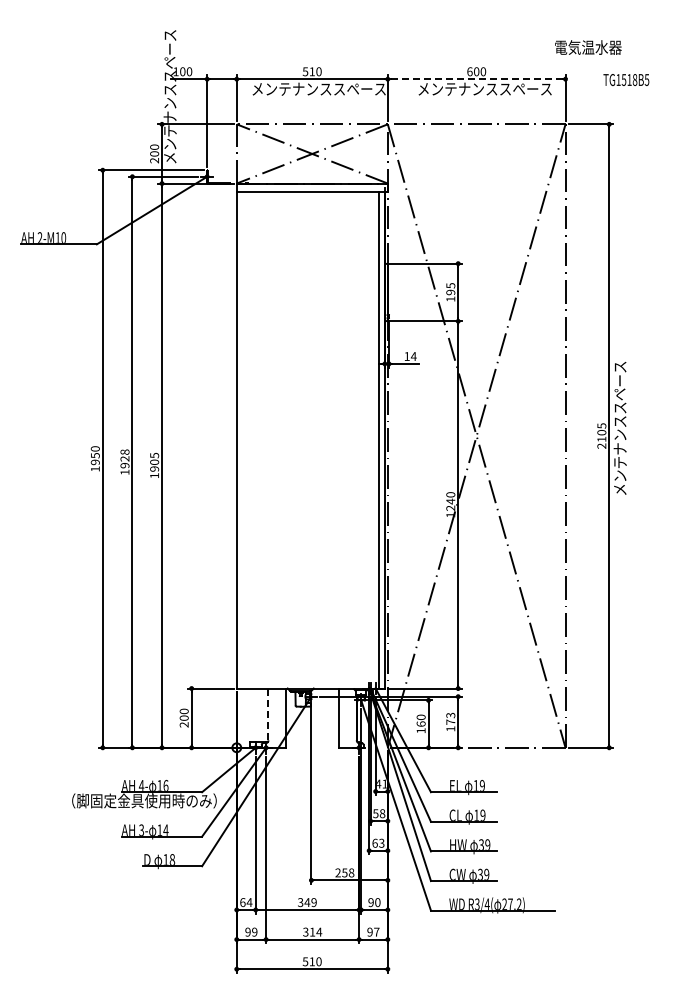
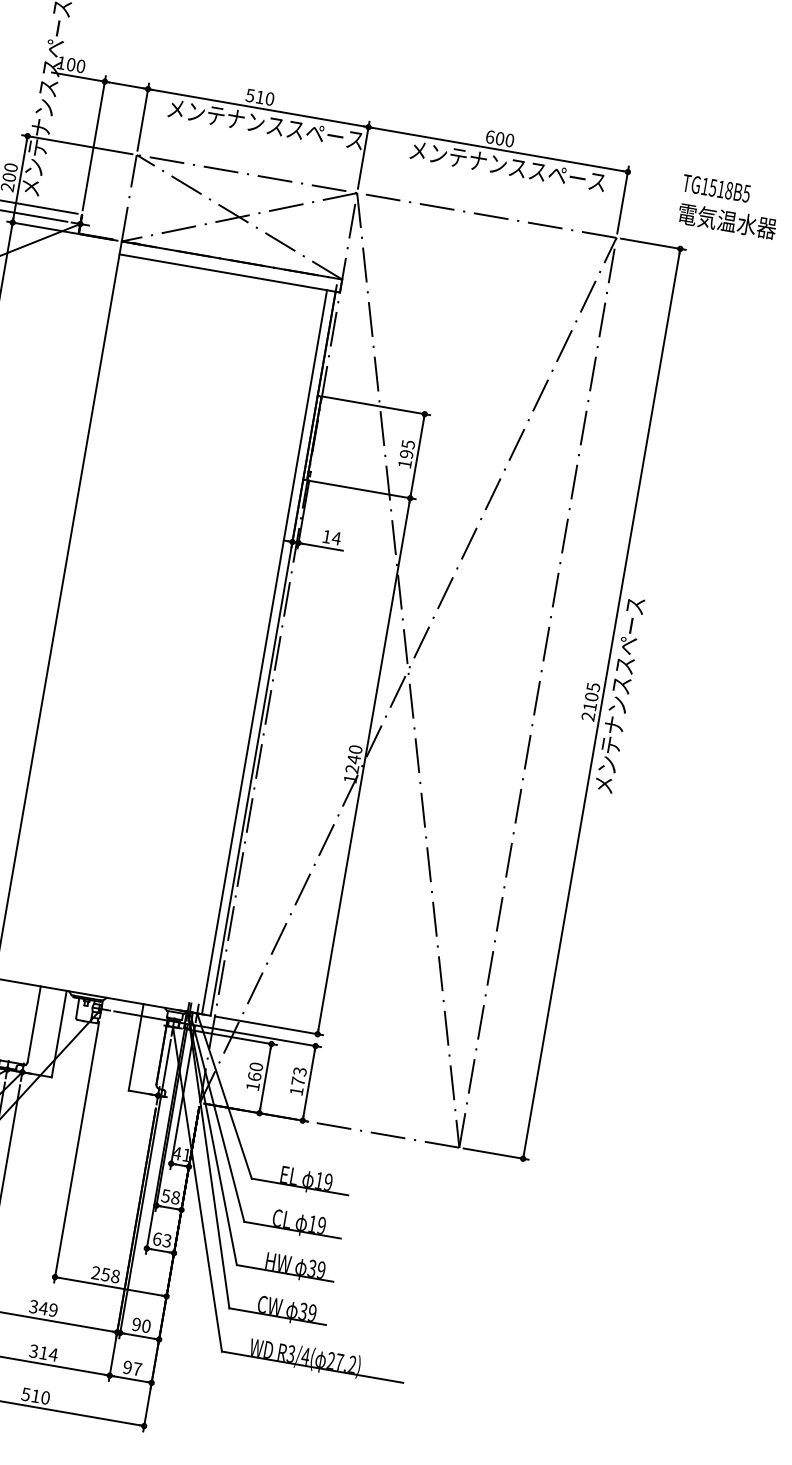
text: (588, 47) -> (727, 221), moved
line: (476, 79) -> (497, 149), dashed -> solid
line: (268, 714) -> (34, 1024), dashed -> solid

